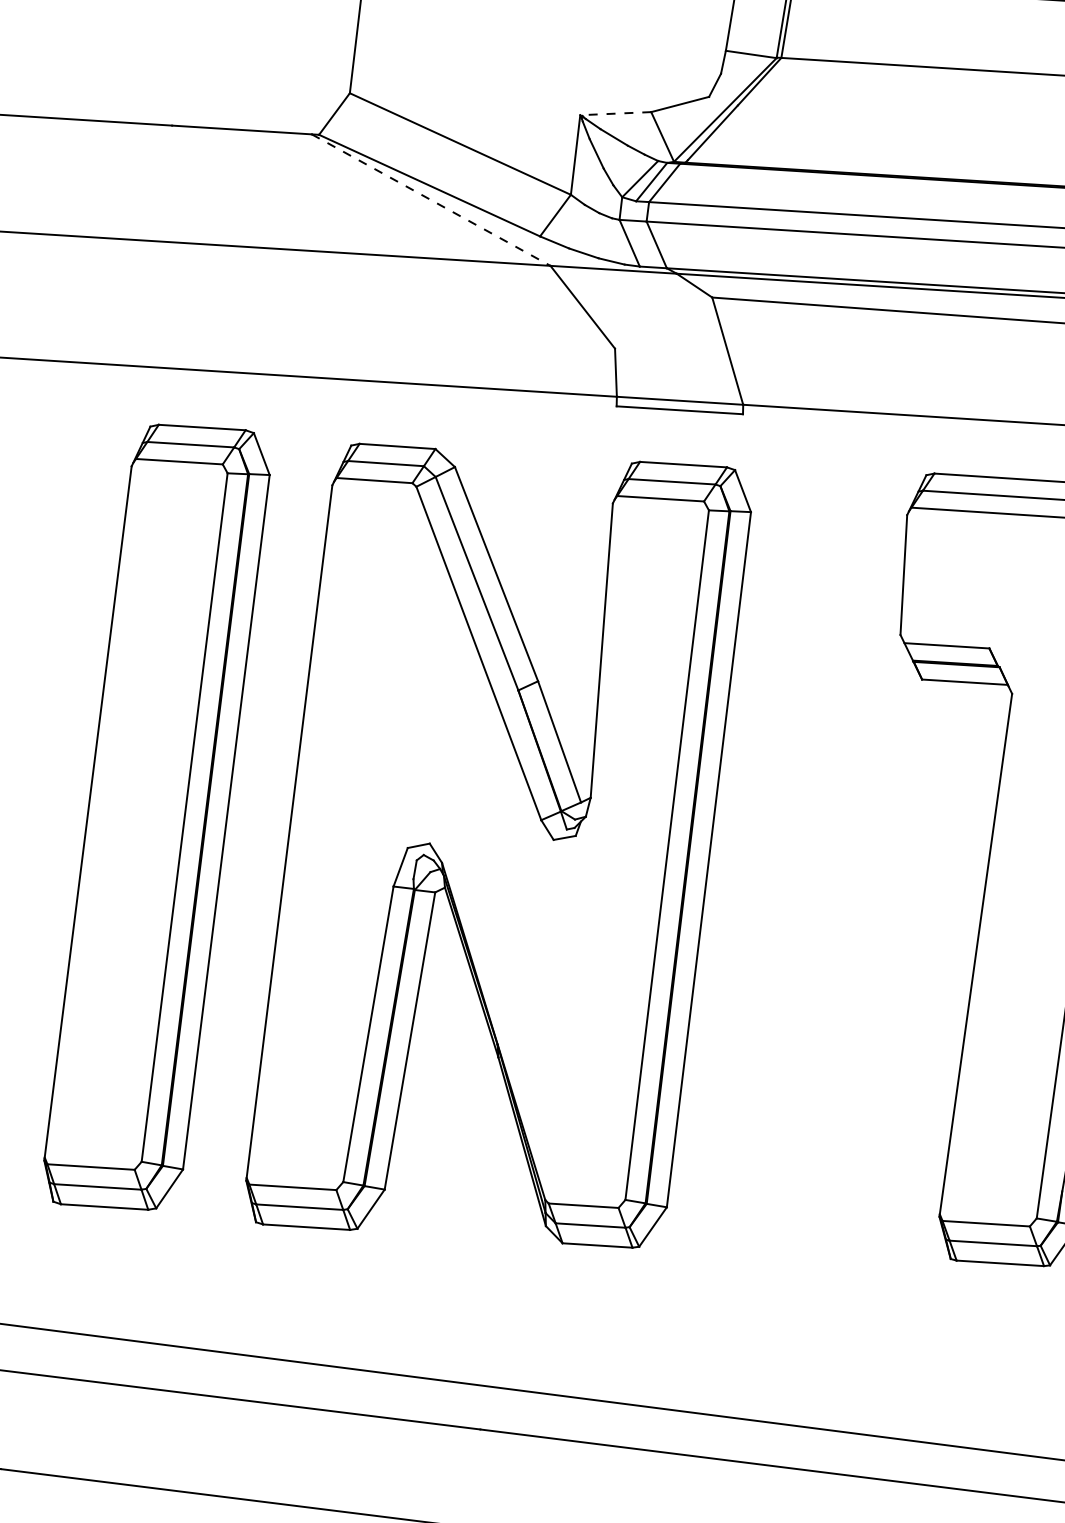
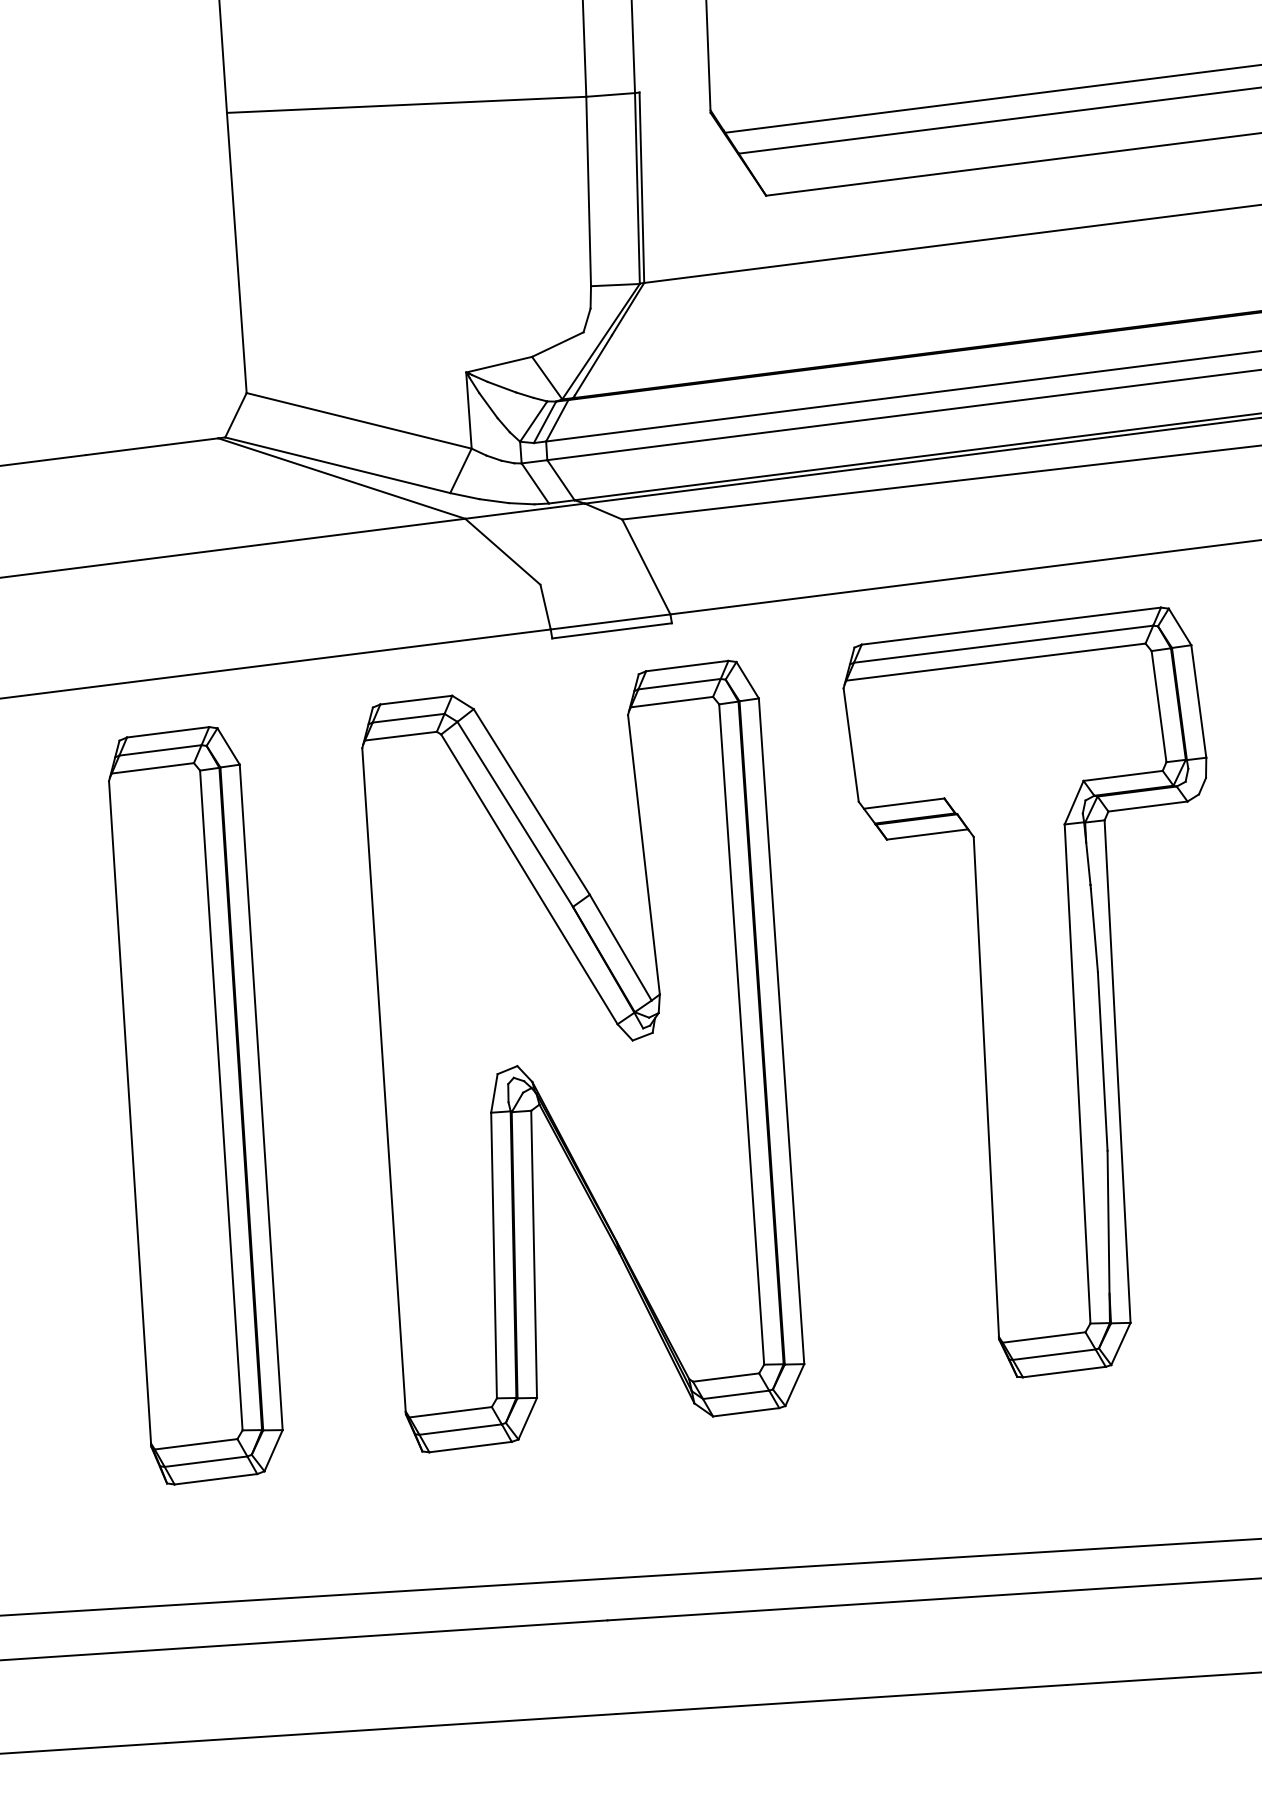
line: (616, 113) -> (499, 364), dashed -> solid
line: (430, 199) -> (341, 478), dashed -> solid
part: (499, 846) -> (583, 1056), moved

